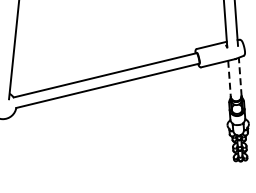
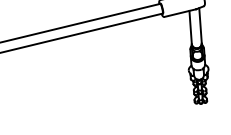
line: (240, 76) -> (200, 25), dashed -> solid
line: (229, 79) -> (190, 28), dashed -> solid

